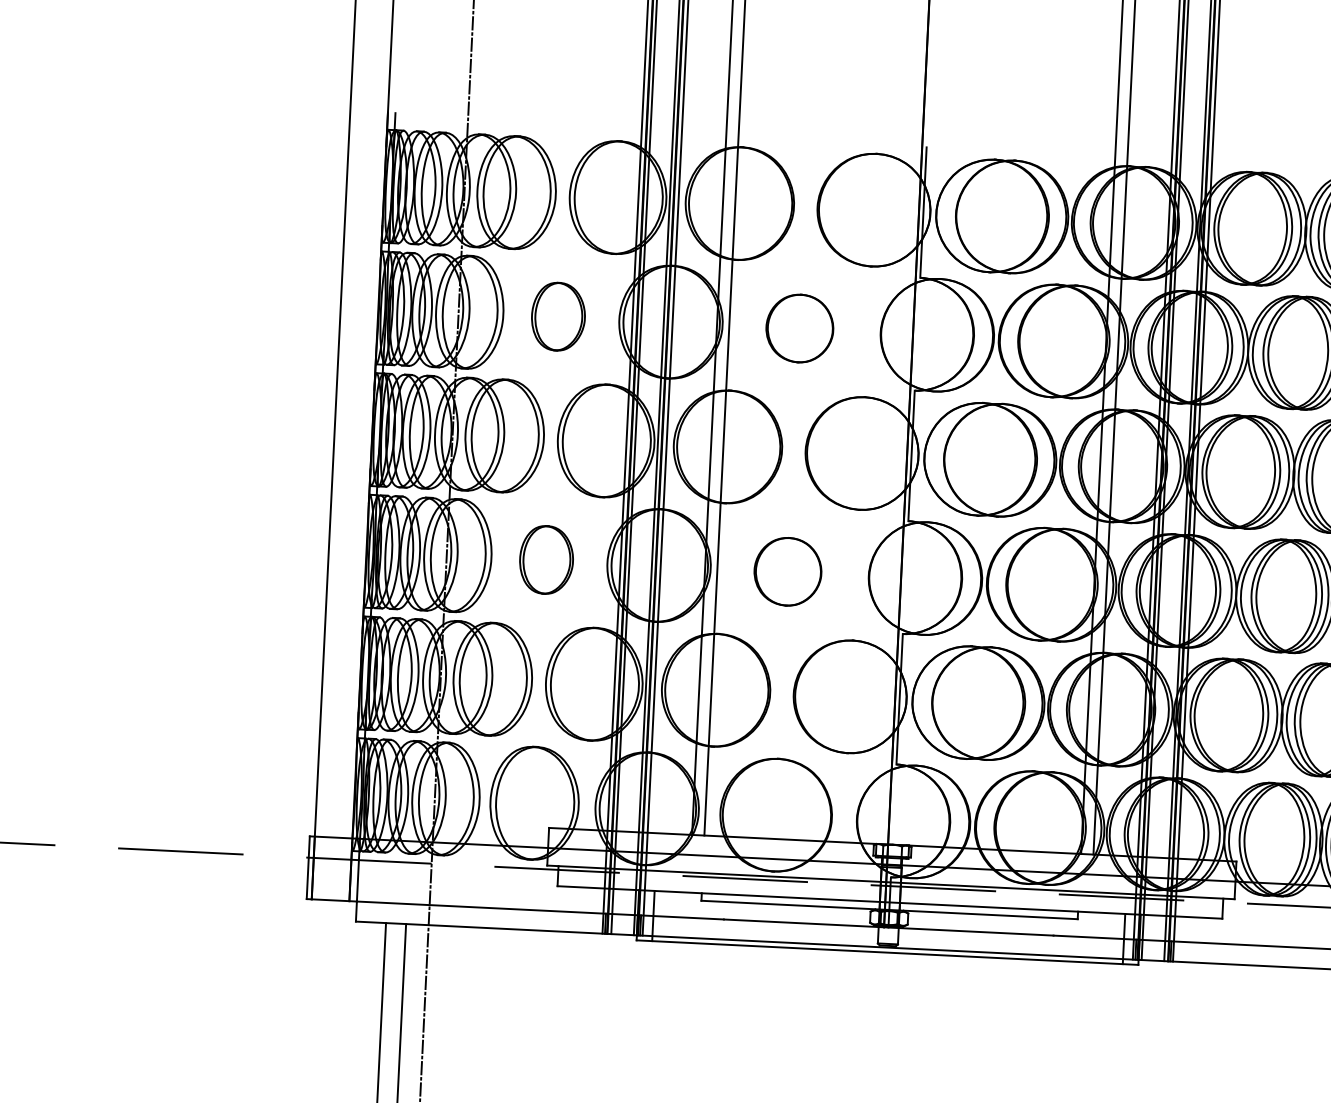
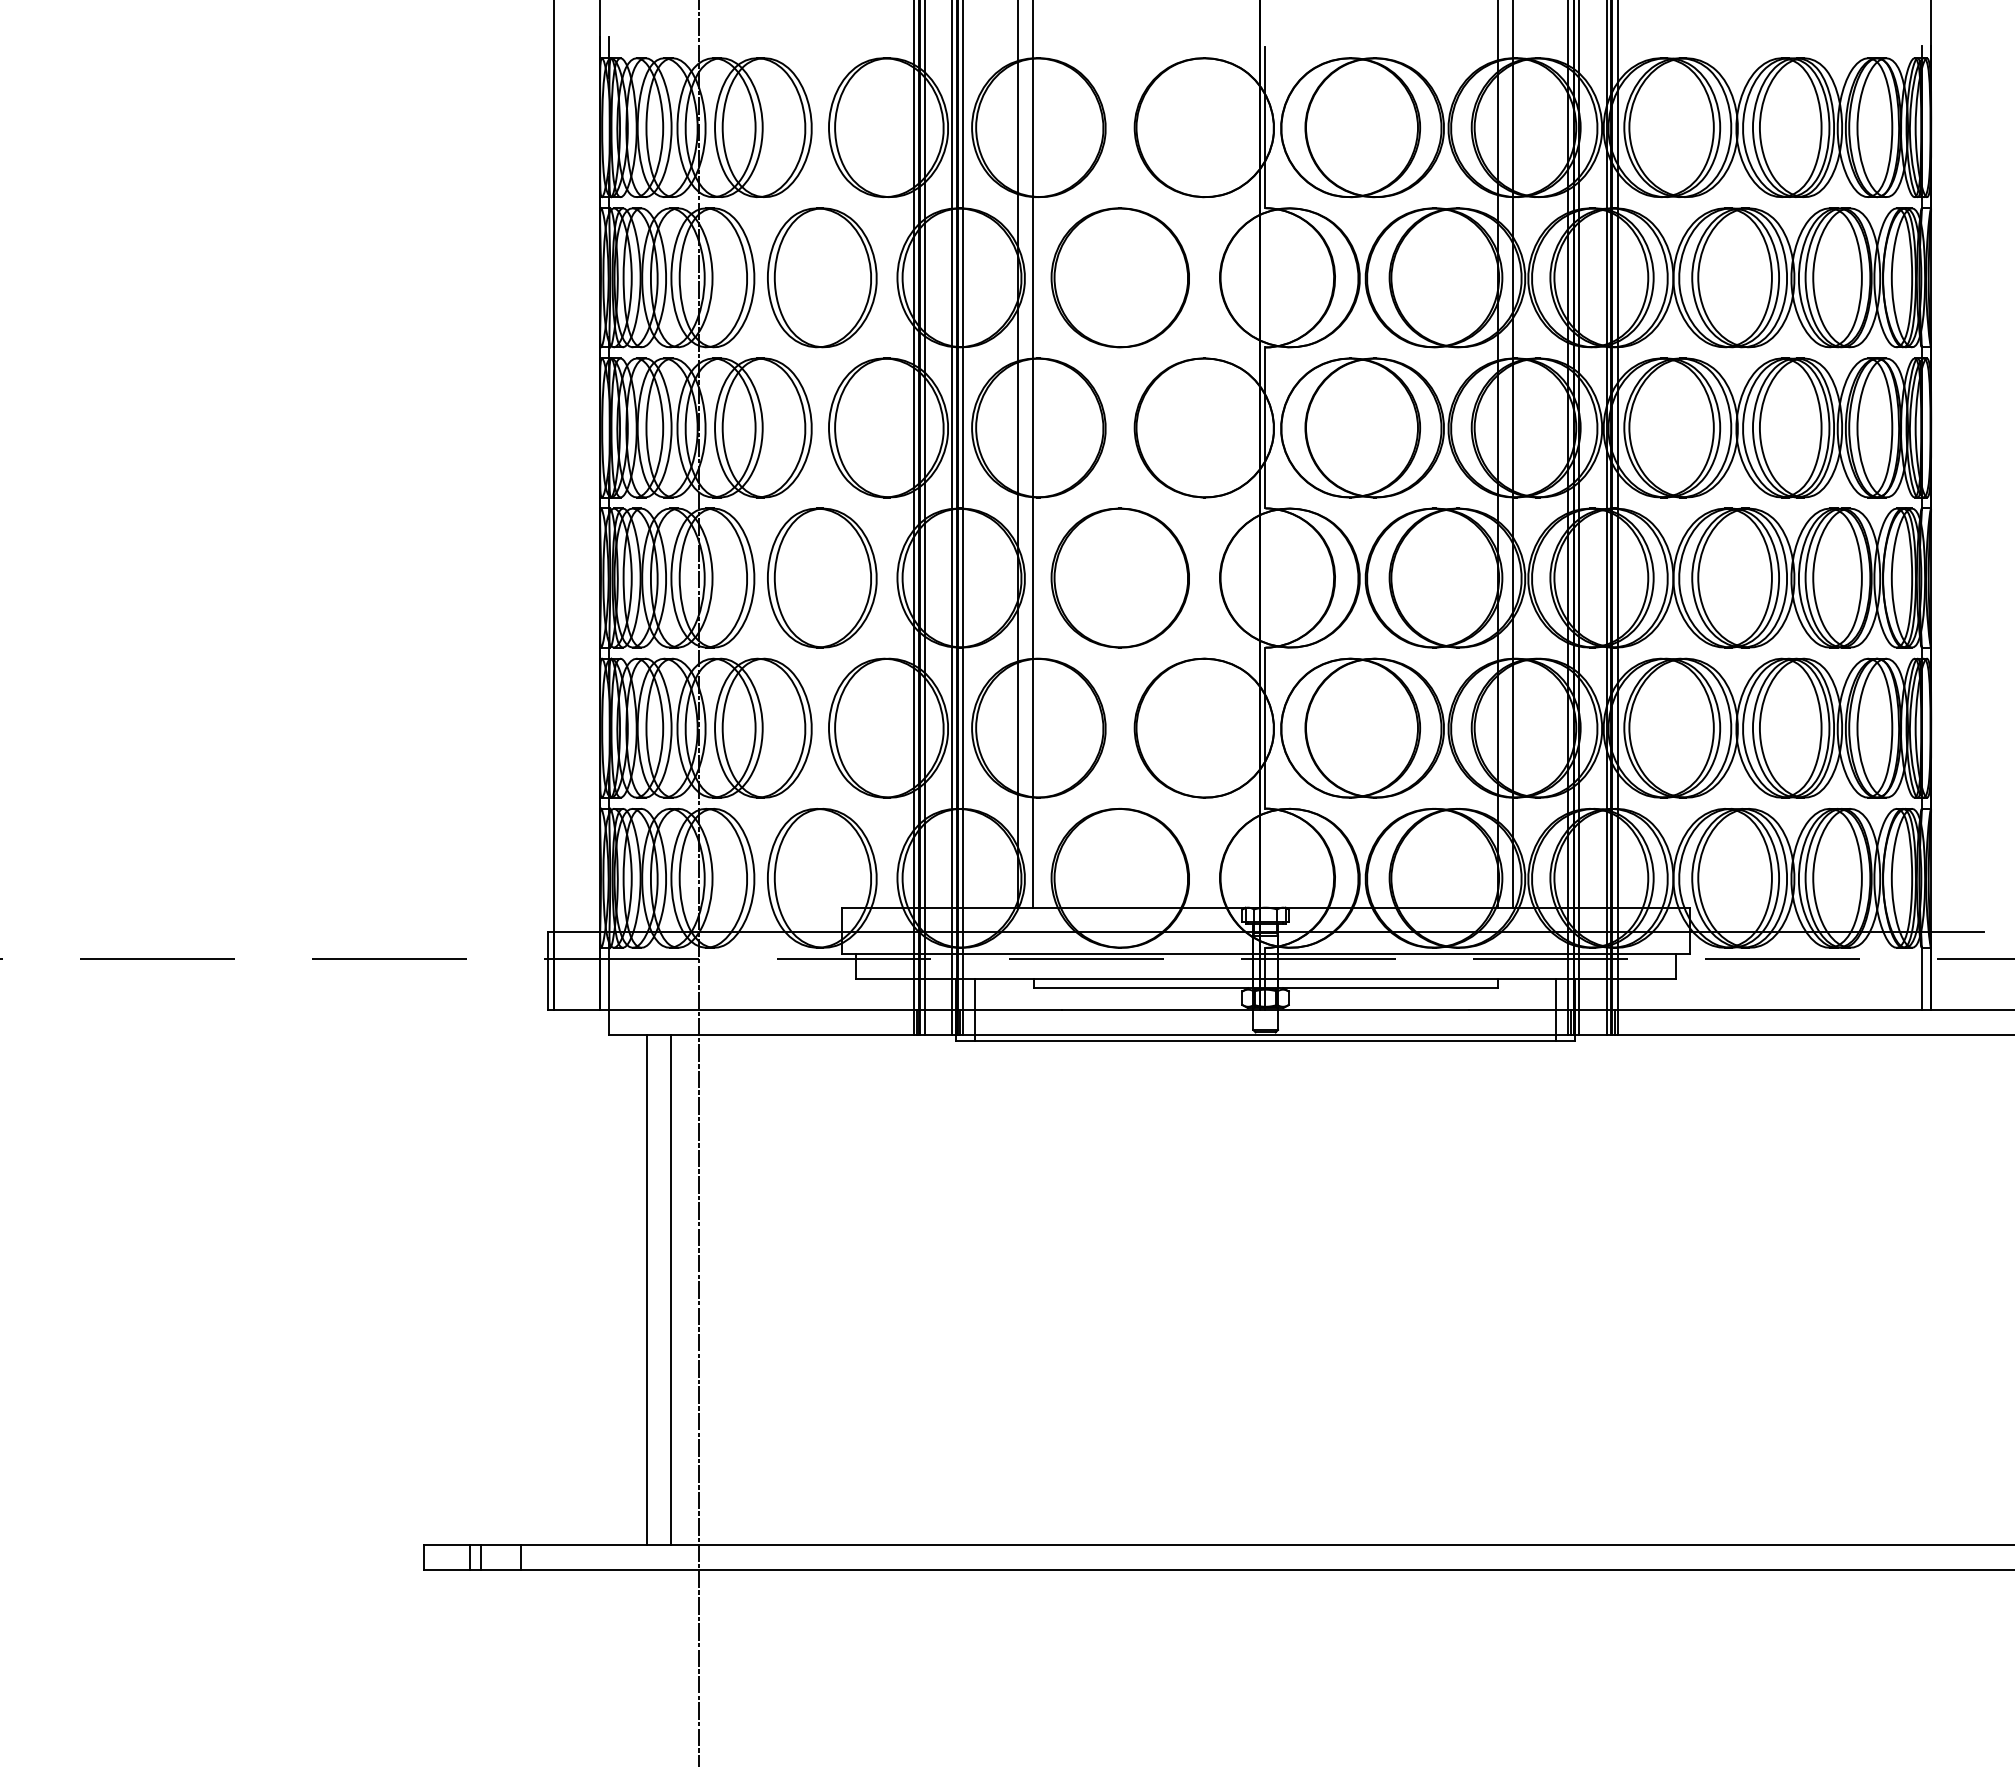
part: (558, 316) -> (822, 277), size x1.67
part: (799, 328) -> (1119, 277), size x1.67
part: (546, 559) -> (822, 577), size x1.67
part: (787, 571) -> (1119, 577), size x1.67

